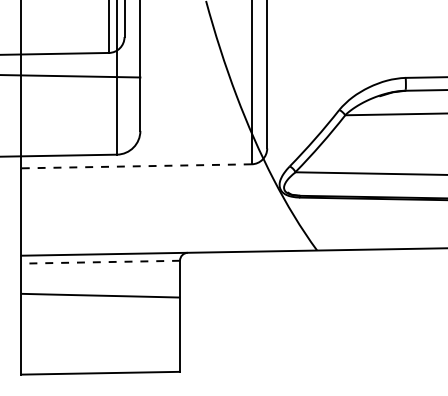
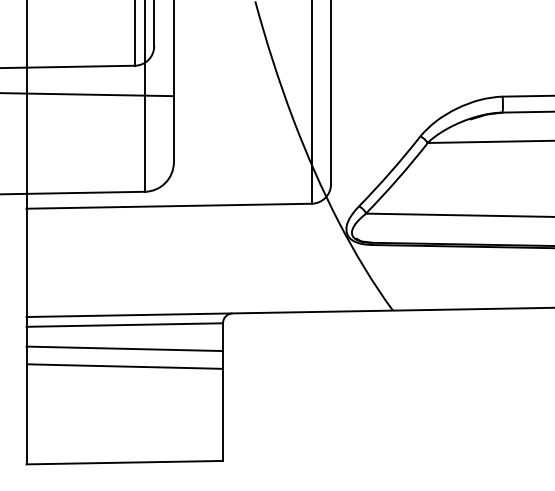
line: (136, 166) -> (169, 206), dashed -> solid
line: (100, 262) -> (124, 325), dashed -> solid
line: (100, 281) -> (124, 348), added

